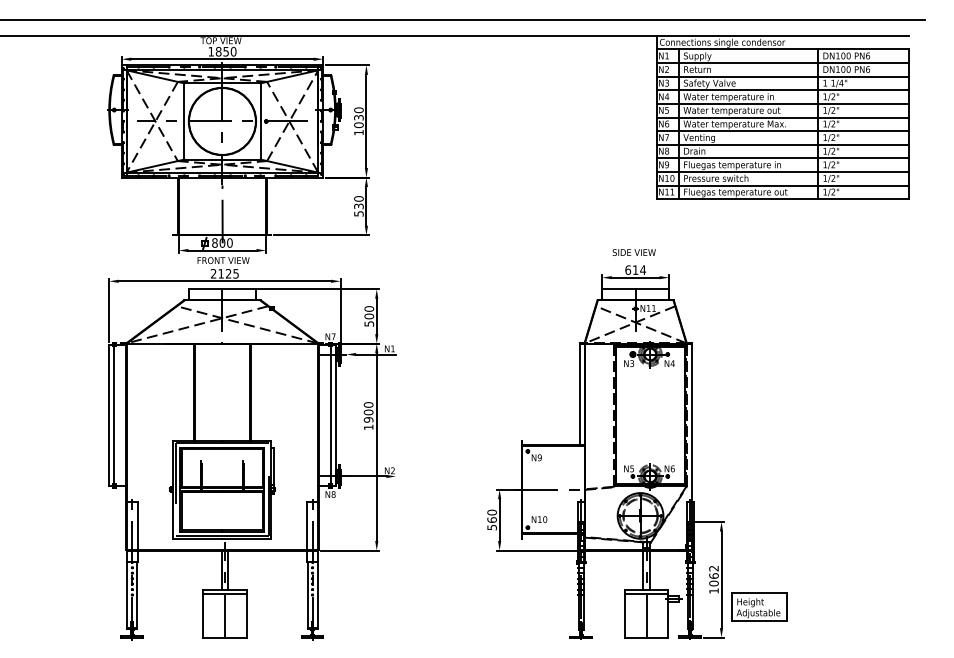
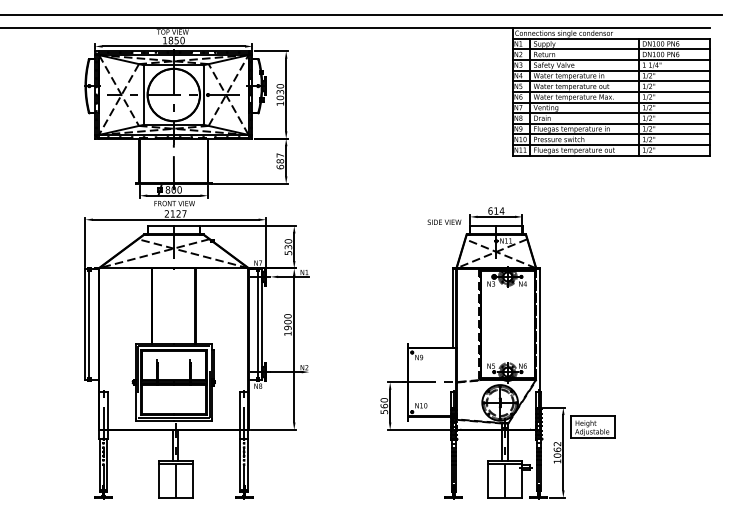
text: (358, 206) -> (280, 161), 530 -> 687
text: (633, 252) -> (443, 222), moved
text: (235, 273) -> (184, 213), 2125 -> 2127
text: (369, 316) -> (288, 247), 500 -> 530
part: (759, 606) -> (592, 426), moved

